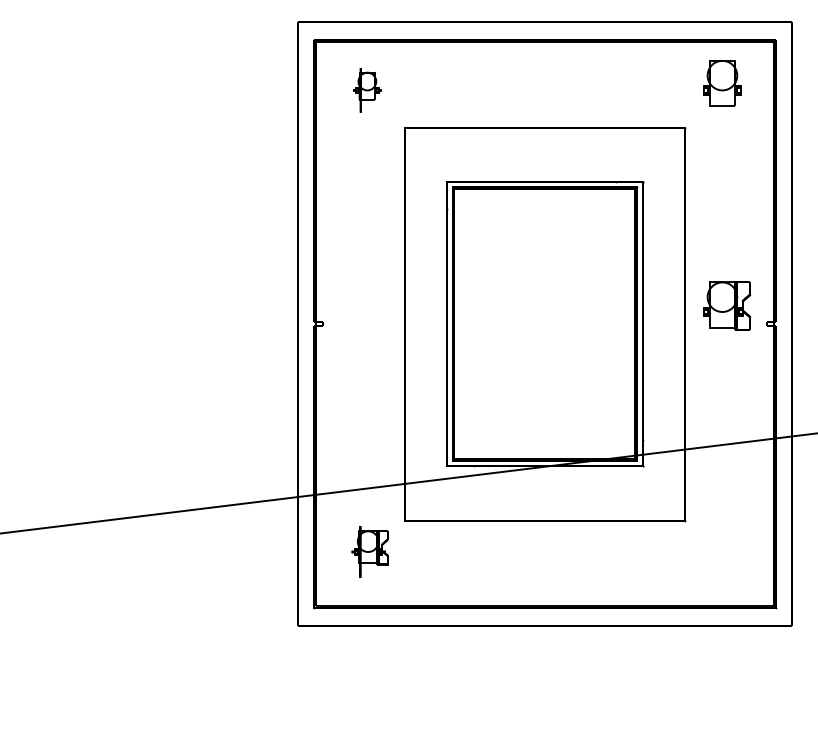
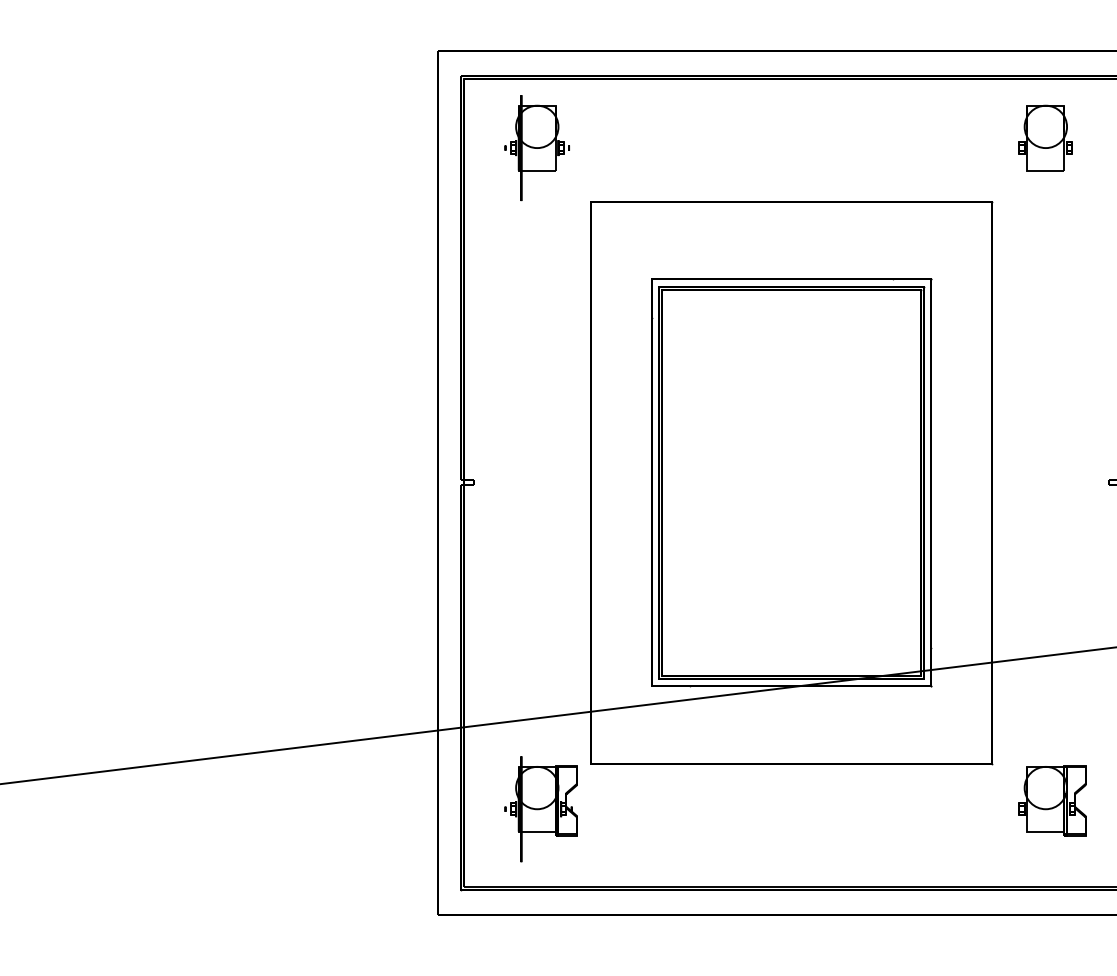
part: (367, 90) -> (537, 148), size x1.67
part: (726, 305) -> (1051, 799), moved
part: (369, 551) -> (540, 808), size x1.43

